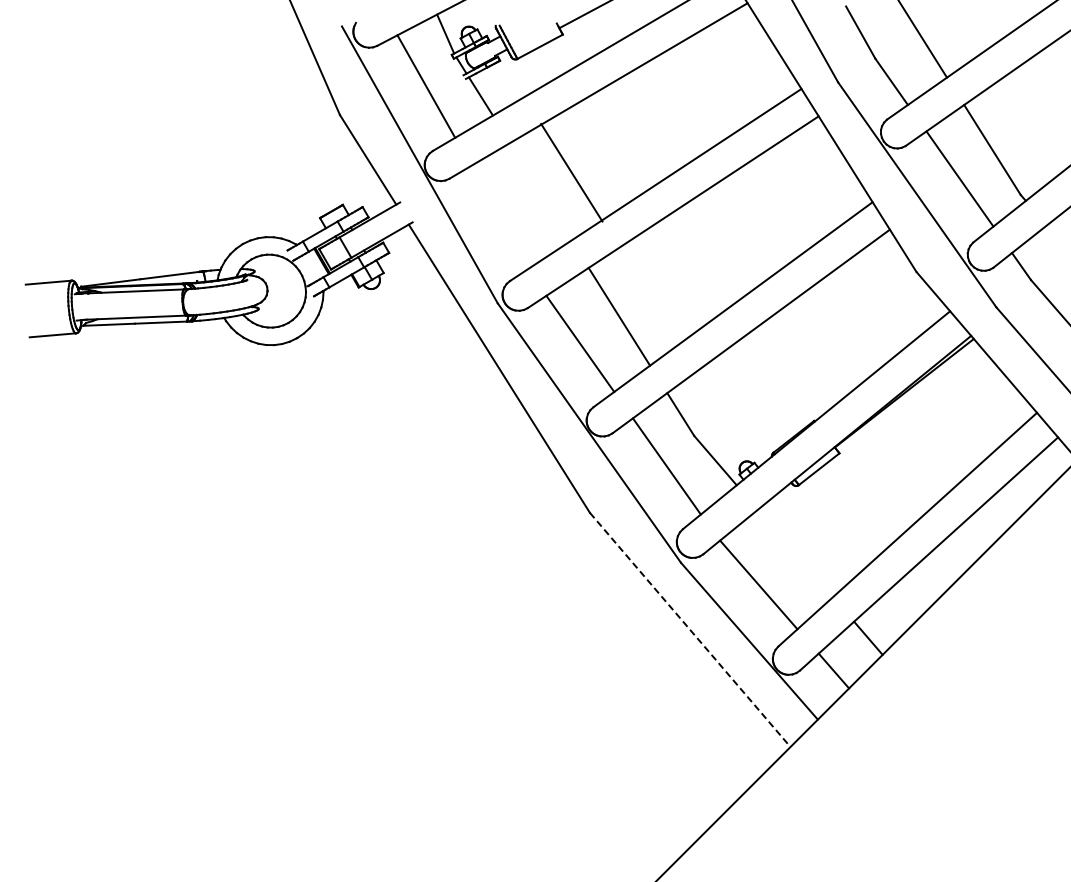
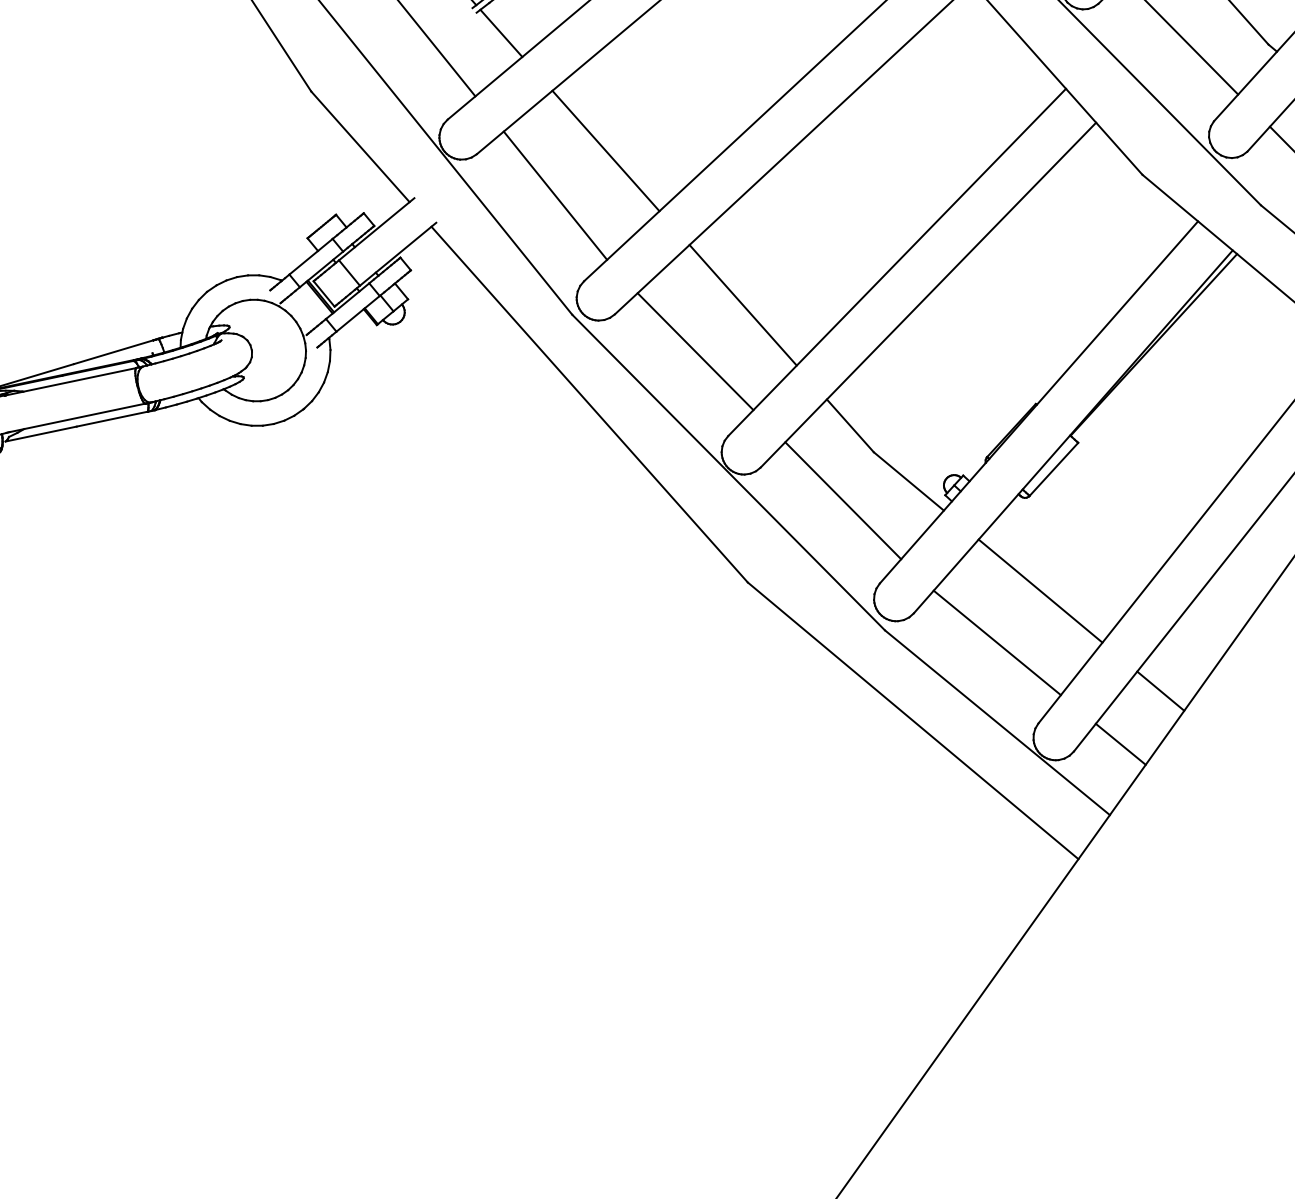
line: (571, 172) -> (605, 150), moved
line: (499, 217) -> (554, 196), added
line: (795, 553) -> (1040, 591), added
line: (690, 630) -> (913, 721), dashed -> solid

